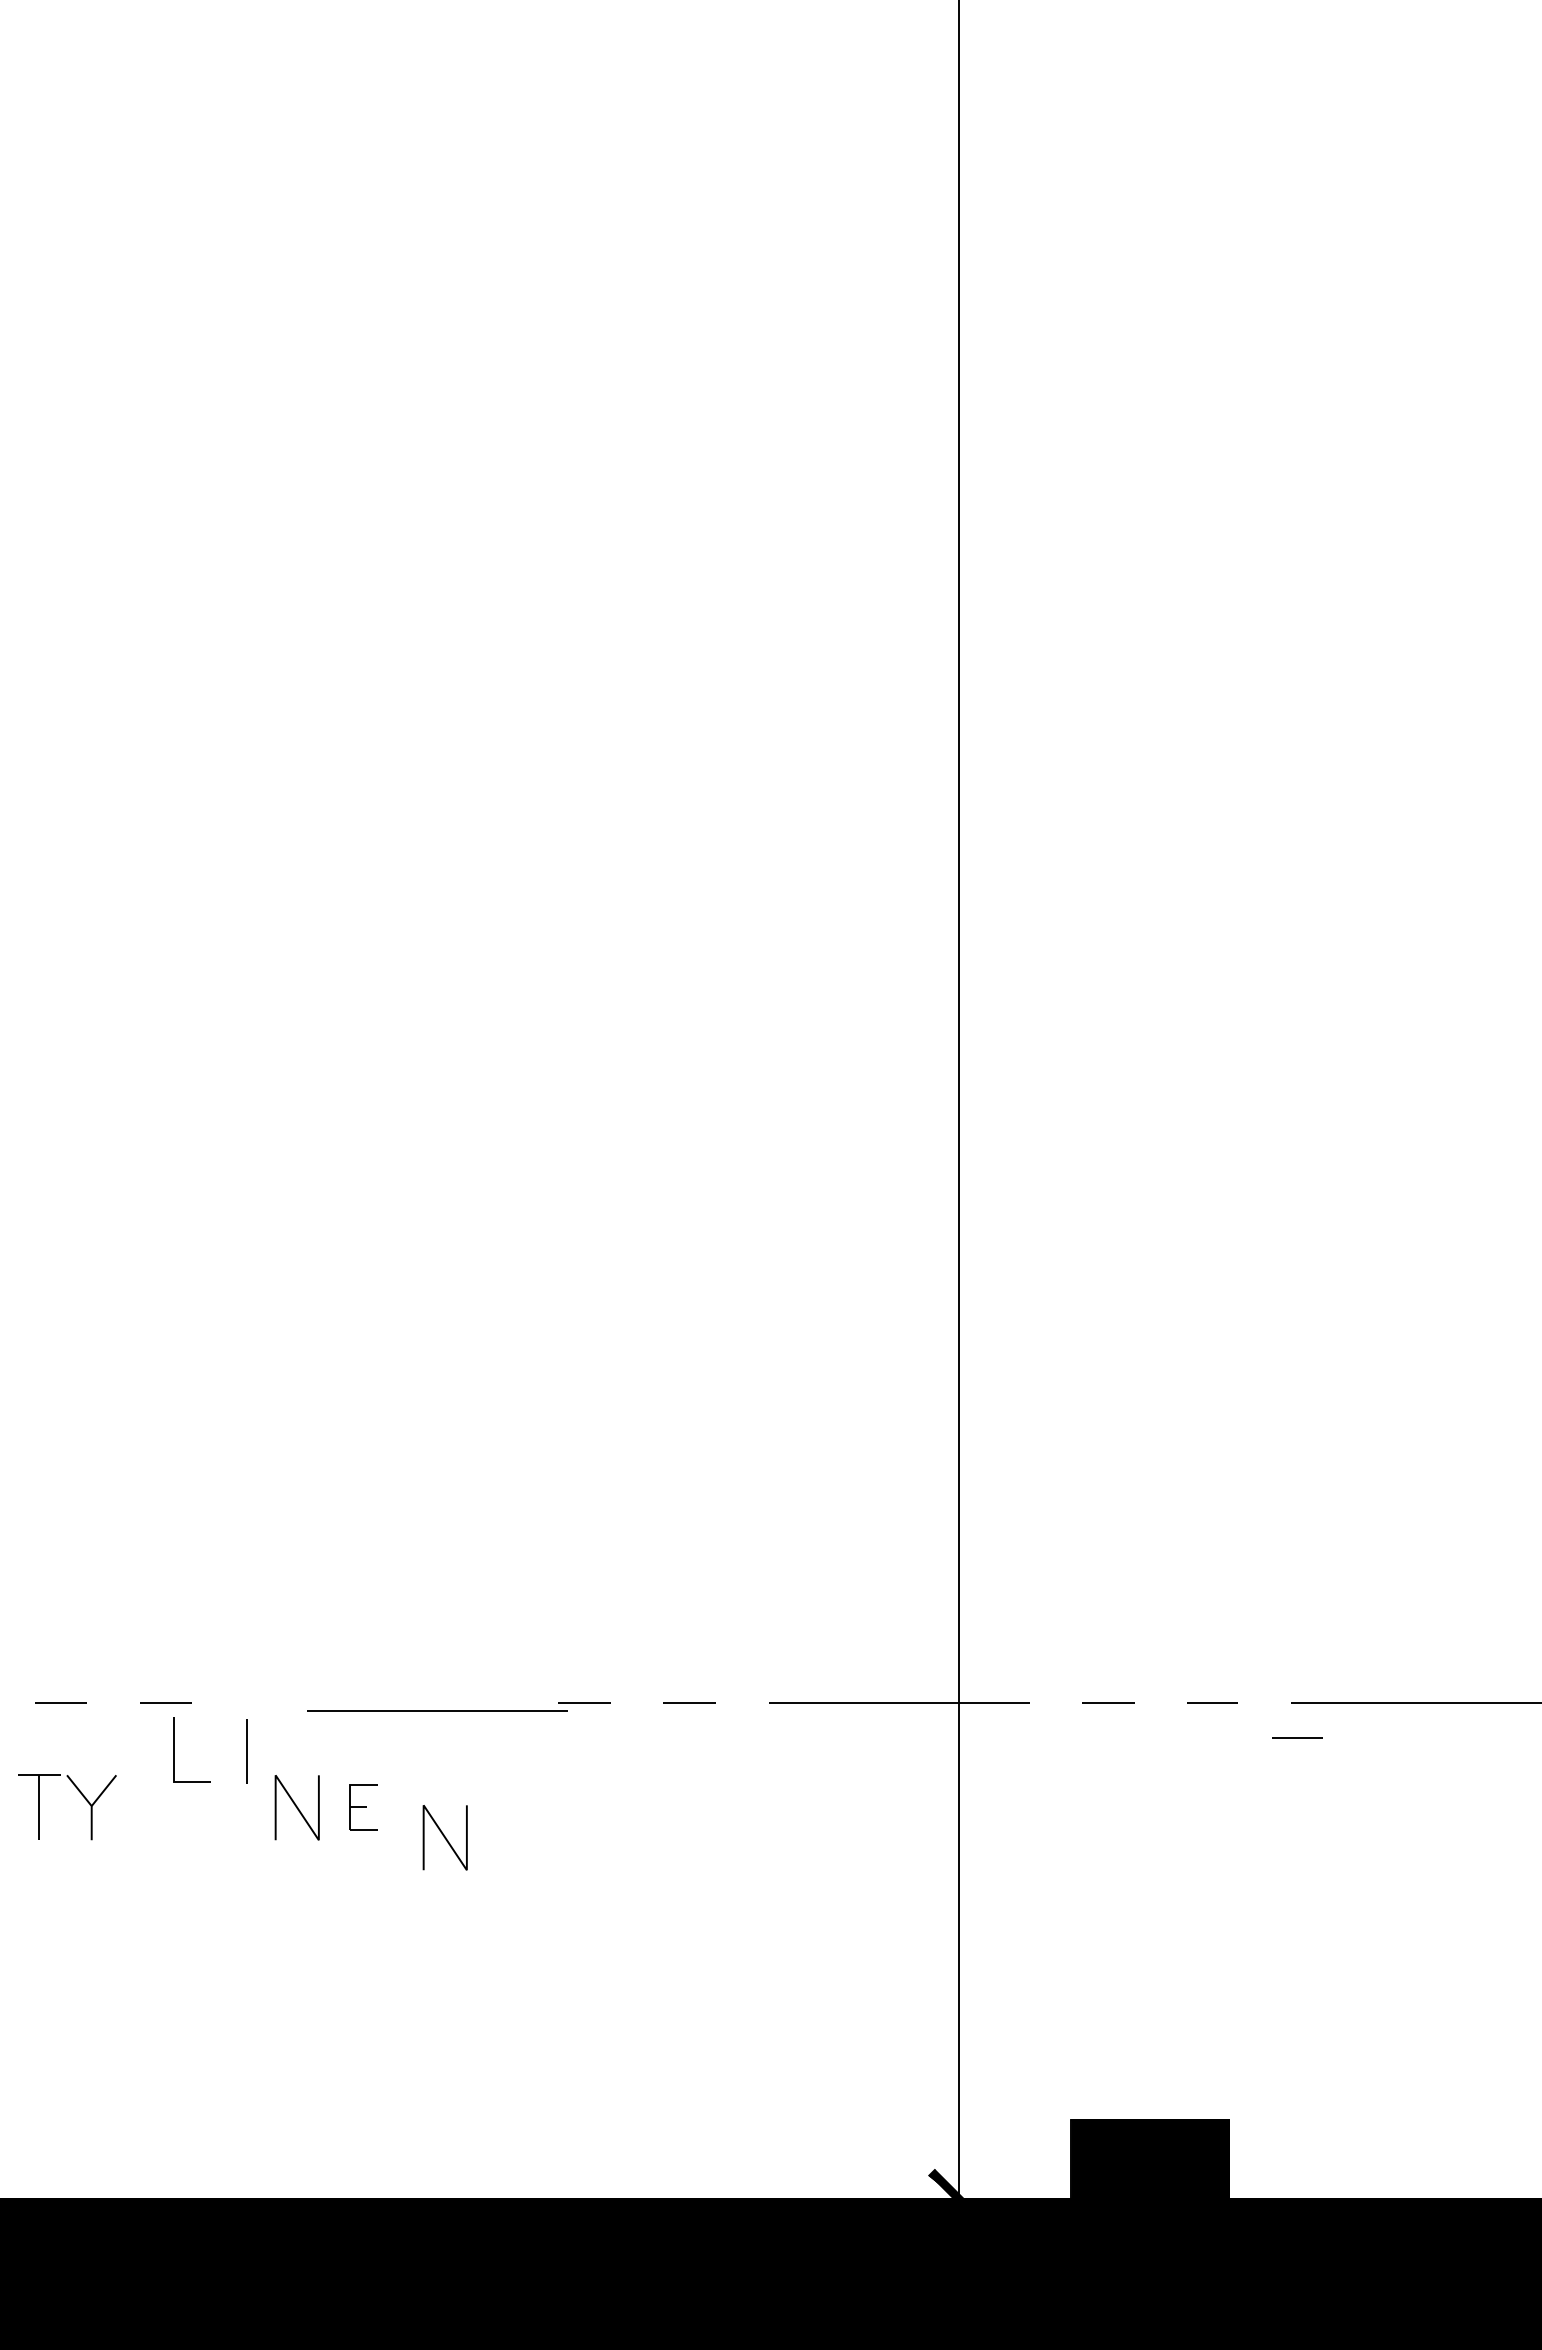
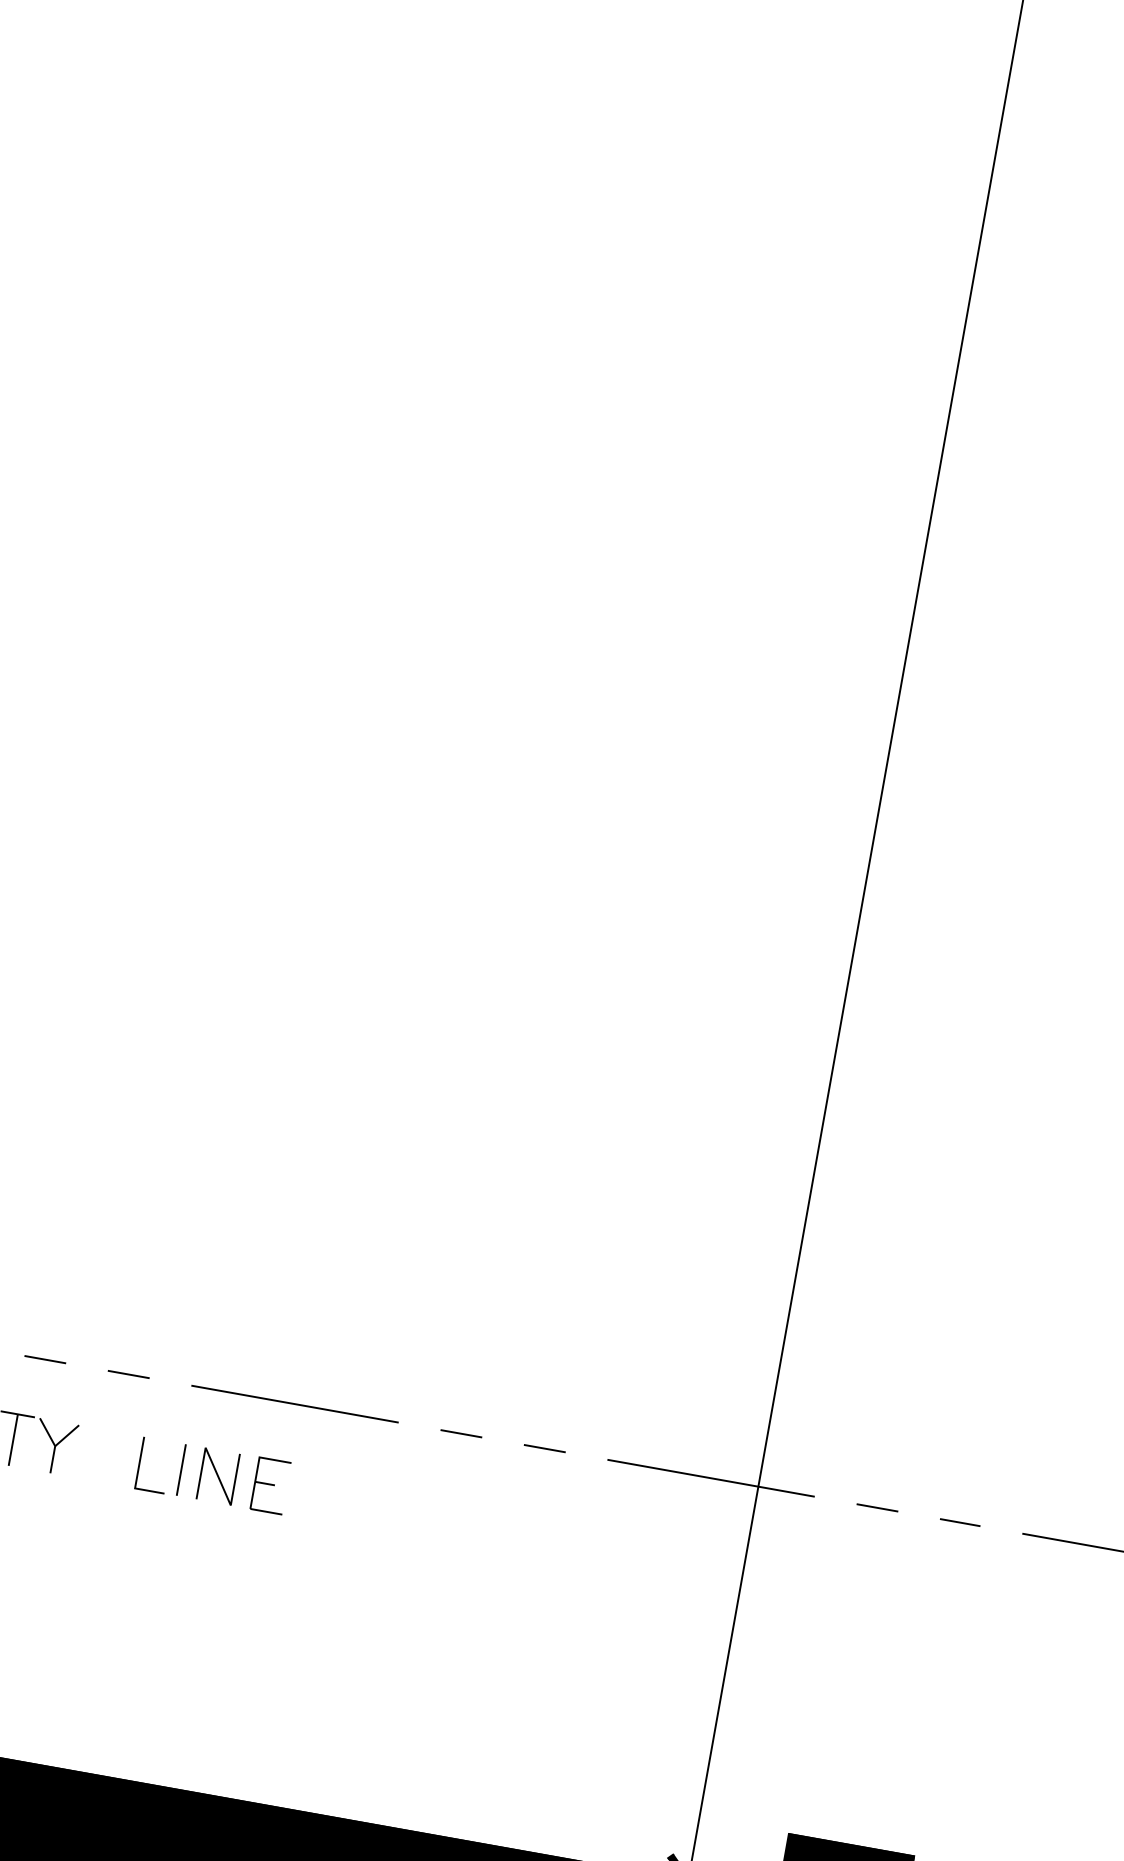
line: (437, 1710) -> (295, 1404), moved
line: (1297, 1737) -> (1022, 1562), removed
line: (174, 1749) -> (139, 1462), moved
line: (246, 1751) -> (181, 1469), moved
part: (363, 1807) -> (270, 1485), size x1.43
line: (444, 1837) -> (330, 1521), removed

